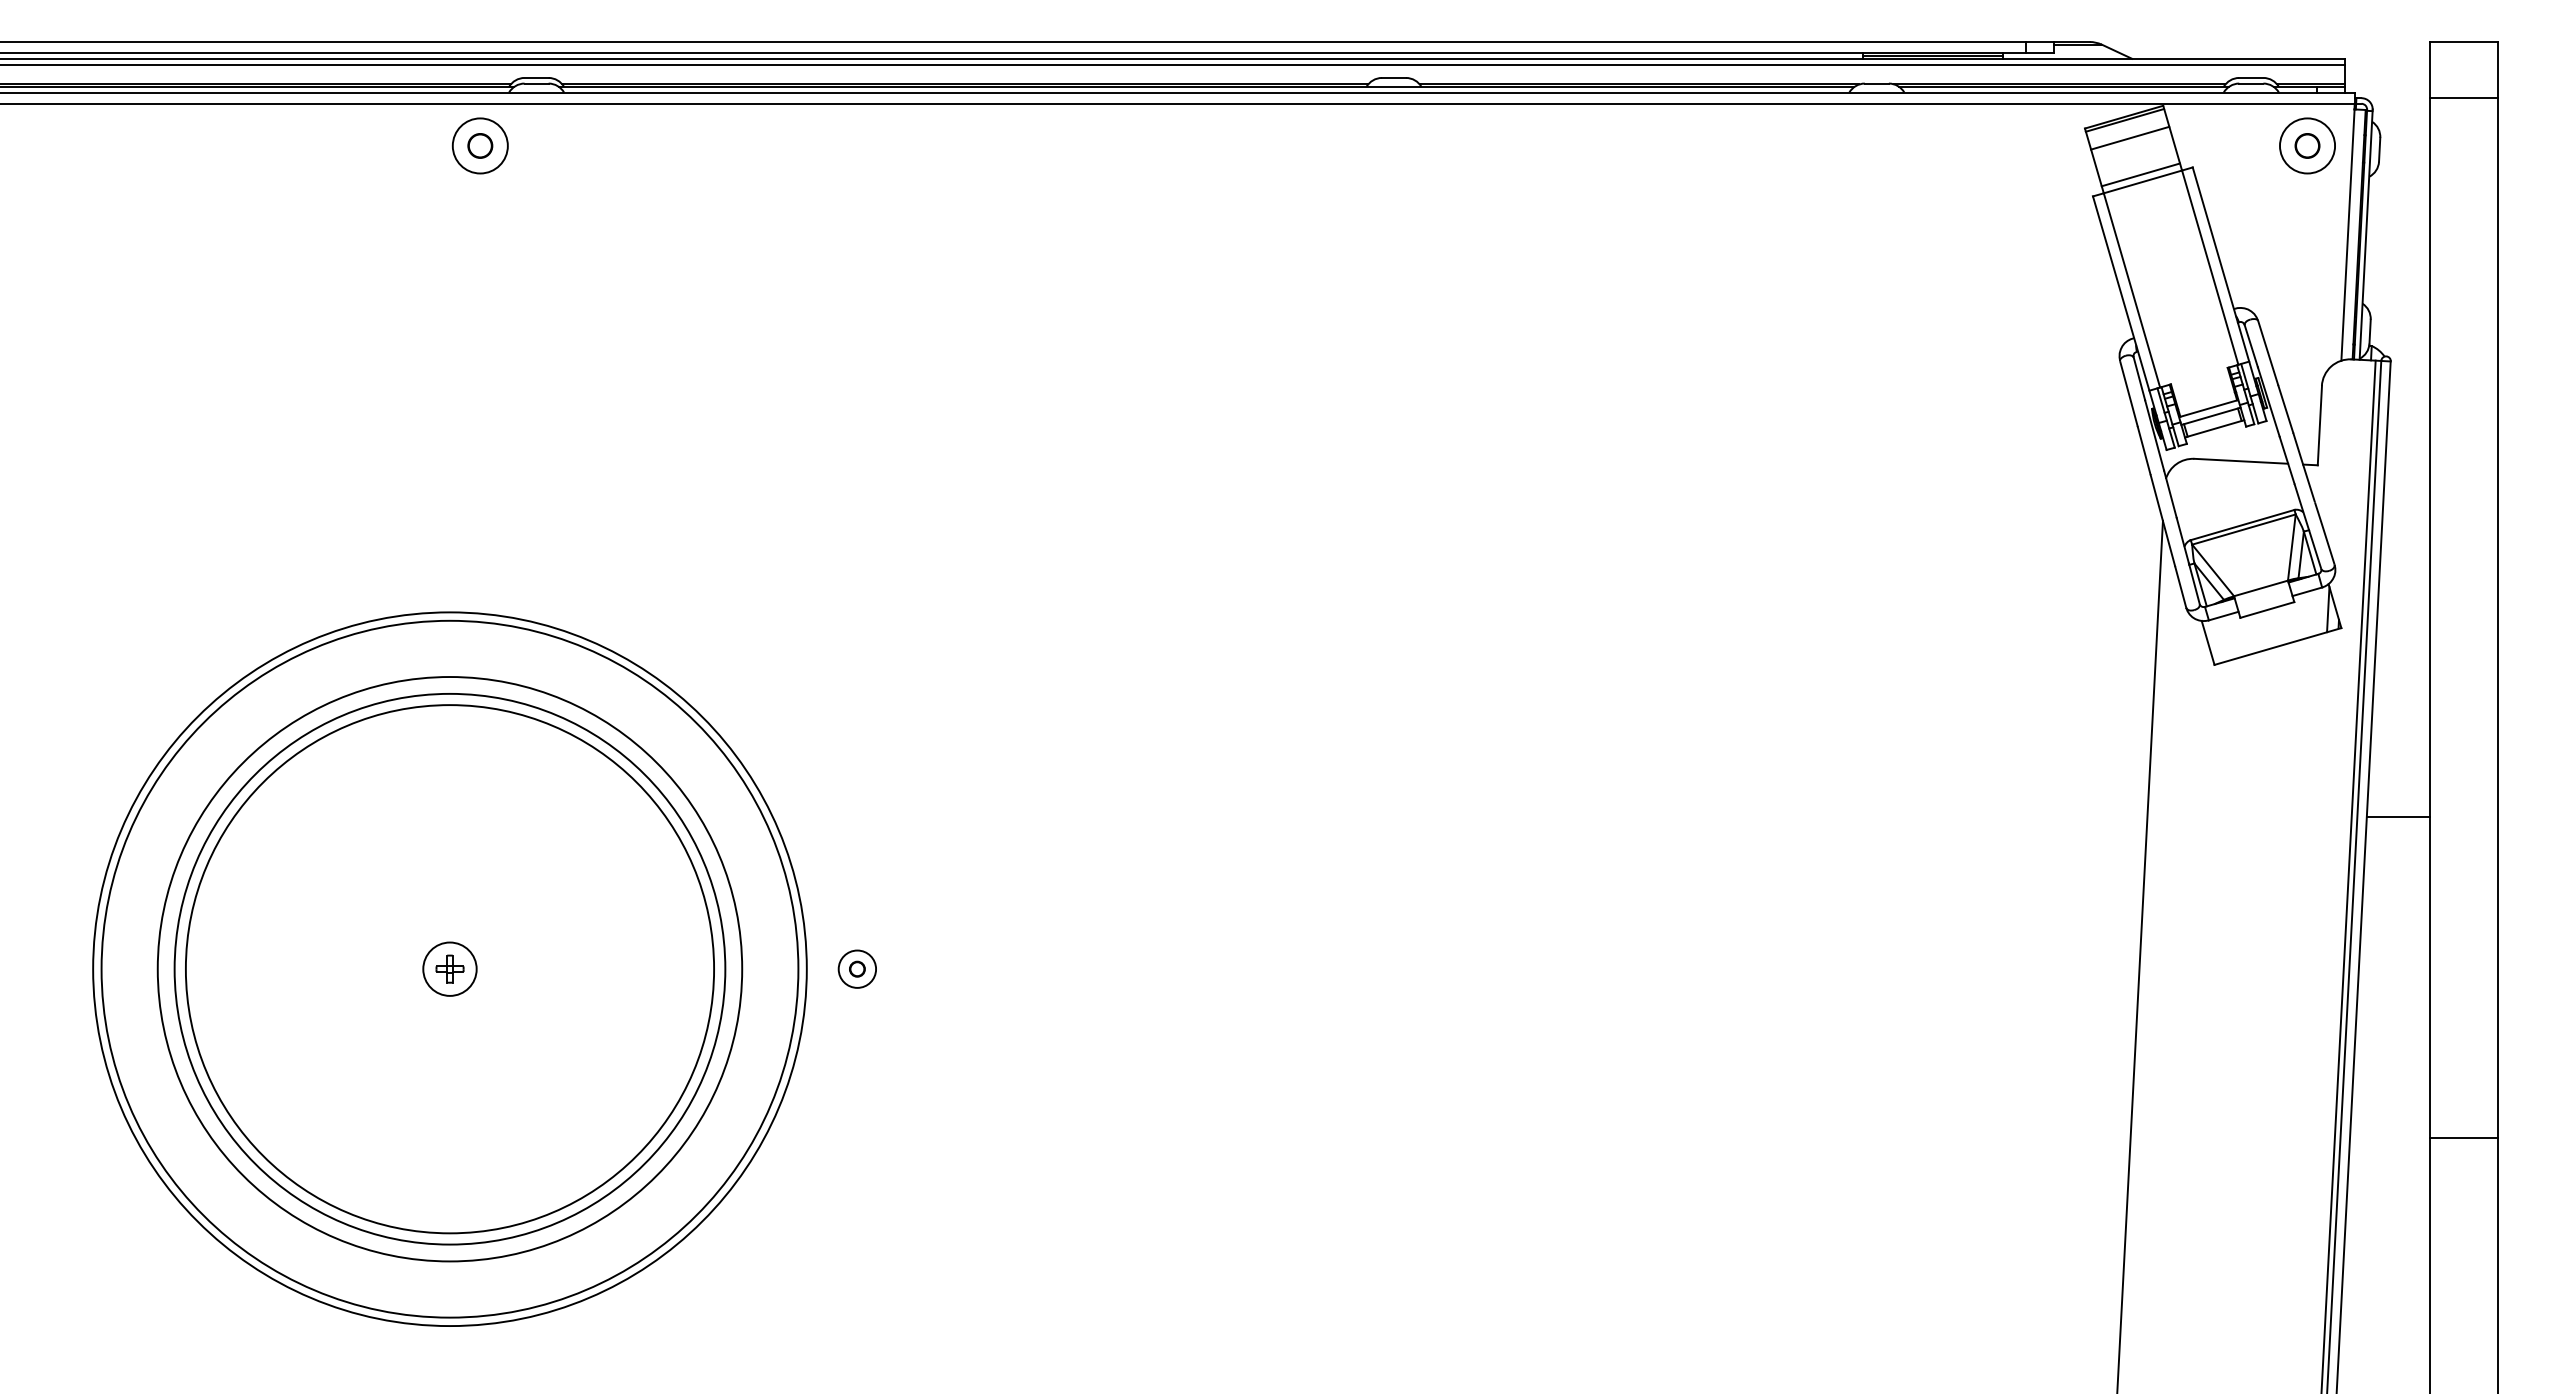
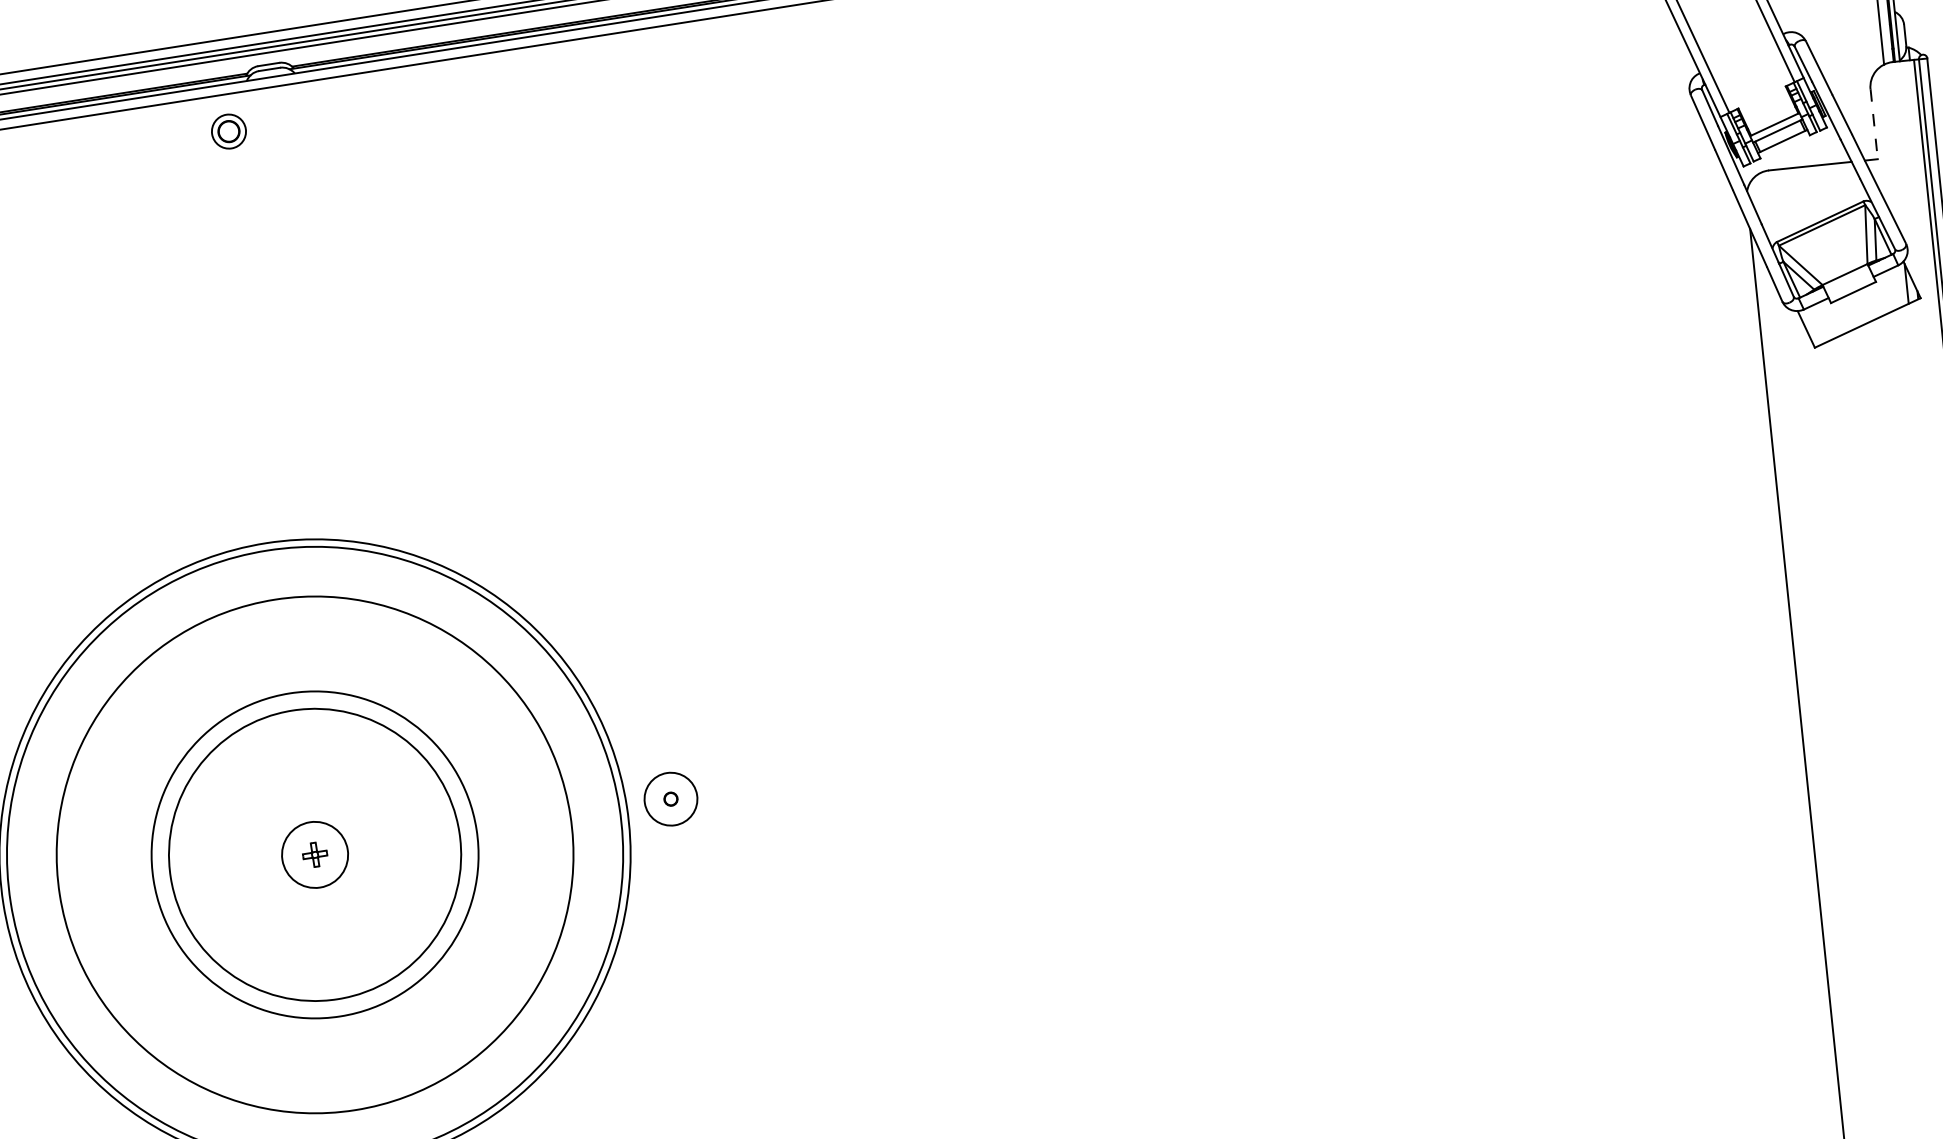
circle: (479, 145) -> (228, 131), size x0.7
line: (2319, 425) -> (1873, 124), solid -> dashed
circle: (449, 968) -> (314, 854), size x0.6
circle: (449, 968) -> (314, 854), size x1.4
circle: (857, 968) -> (670, 798), size x1.6
circle: (449, 969) -> (314, 855), size x0.7

